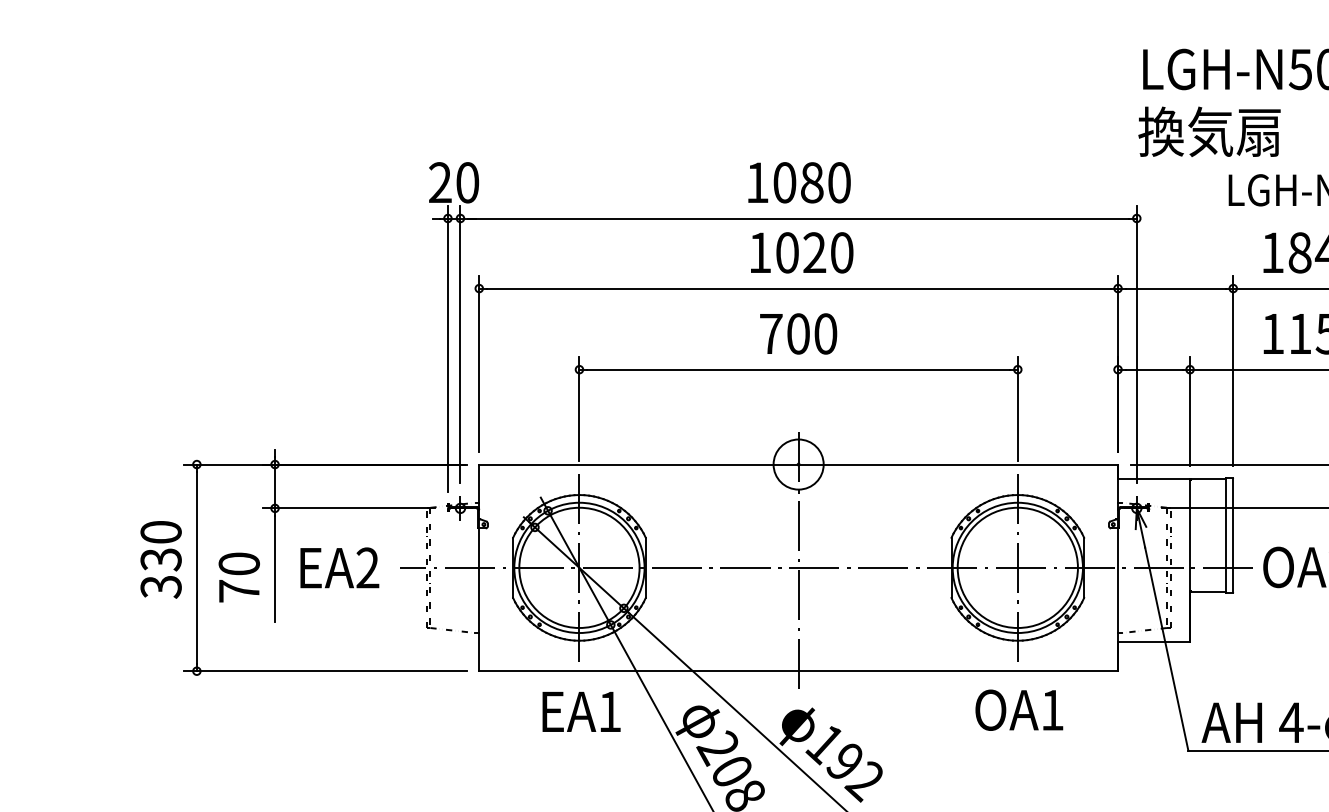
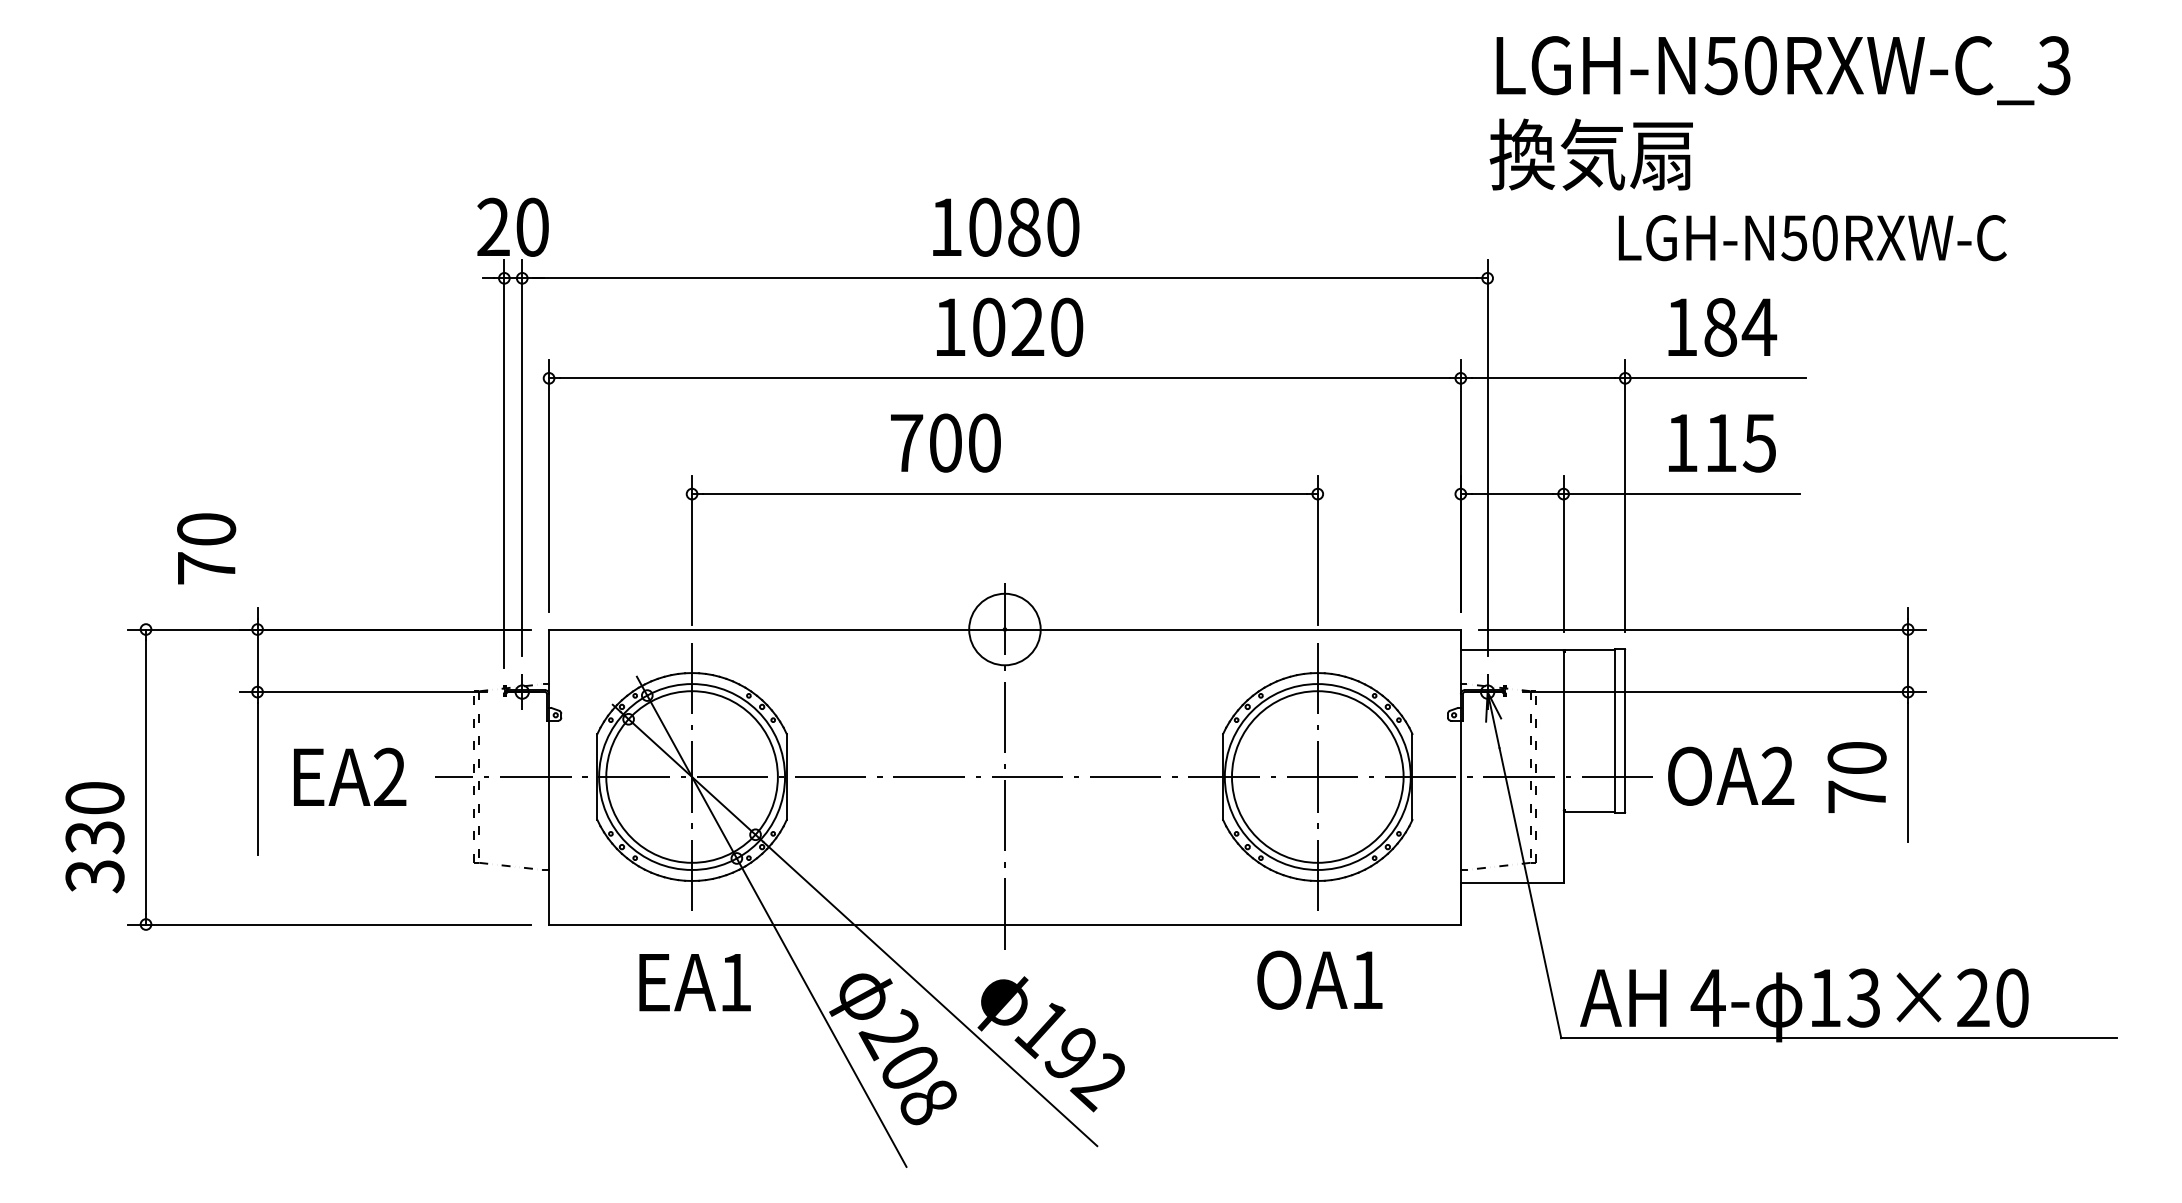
text: (798, 333) -> (945, 442), moved
text: (160, 559) -> (94, 837), moved
text: (239, 577) -> (206, 548), moved

